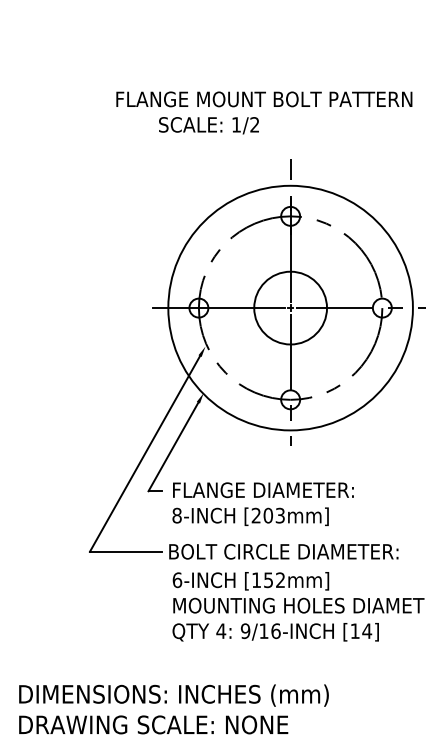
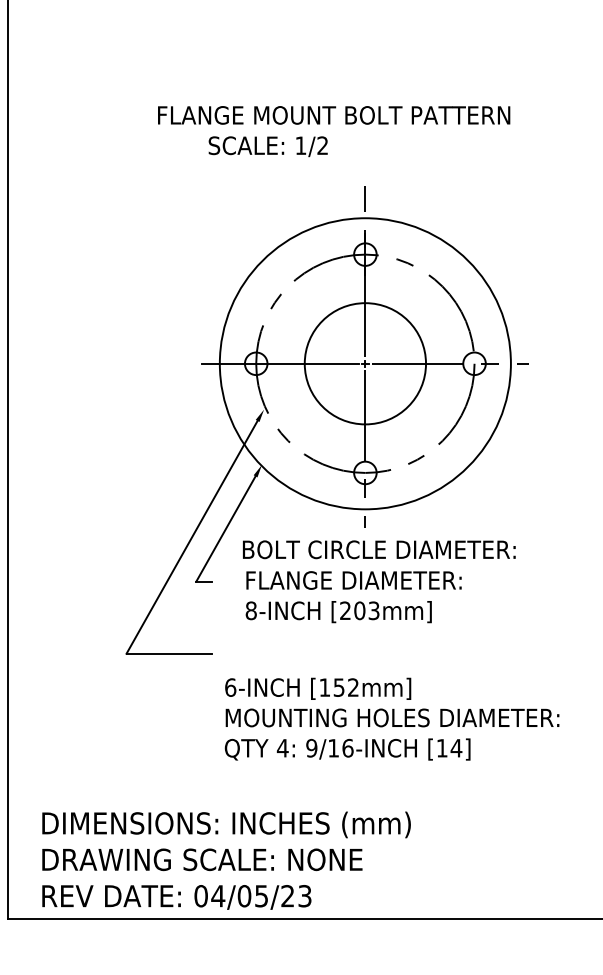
circle: (290, 307) -> (365, 363), size x1.4
text: (262, 504) -> (353, 597), moved
text: (284, 551) -> (379, 549), moved

